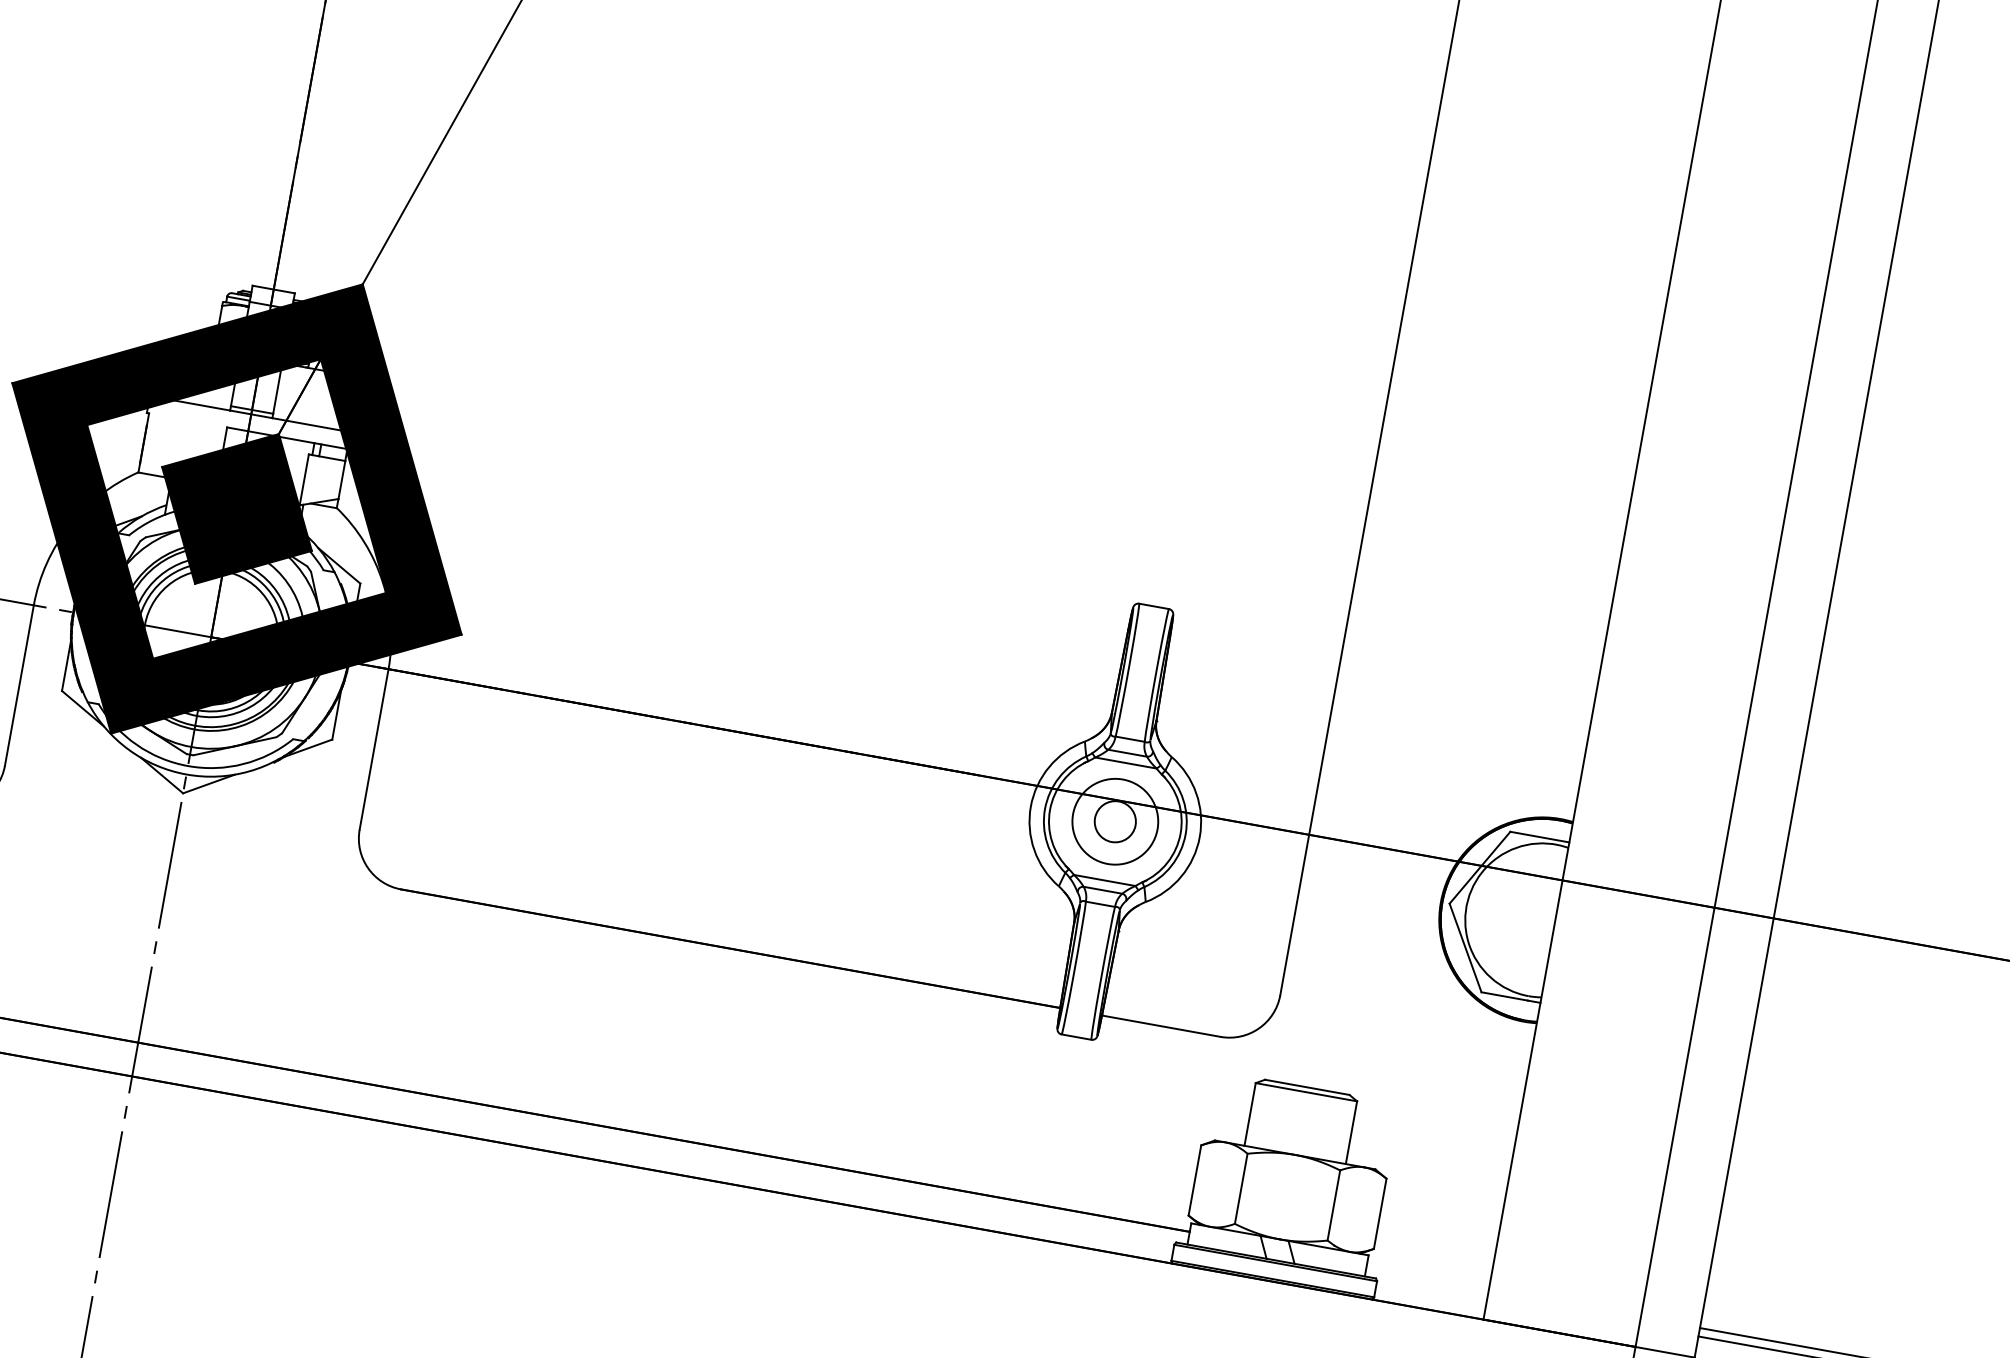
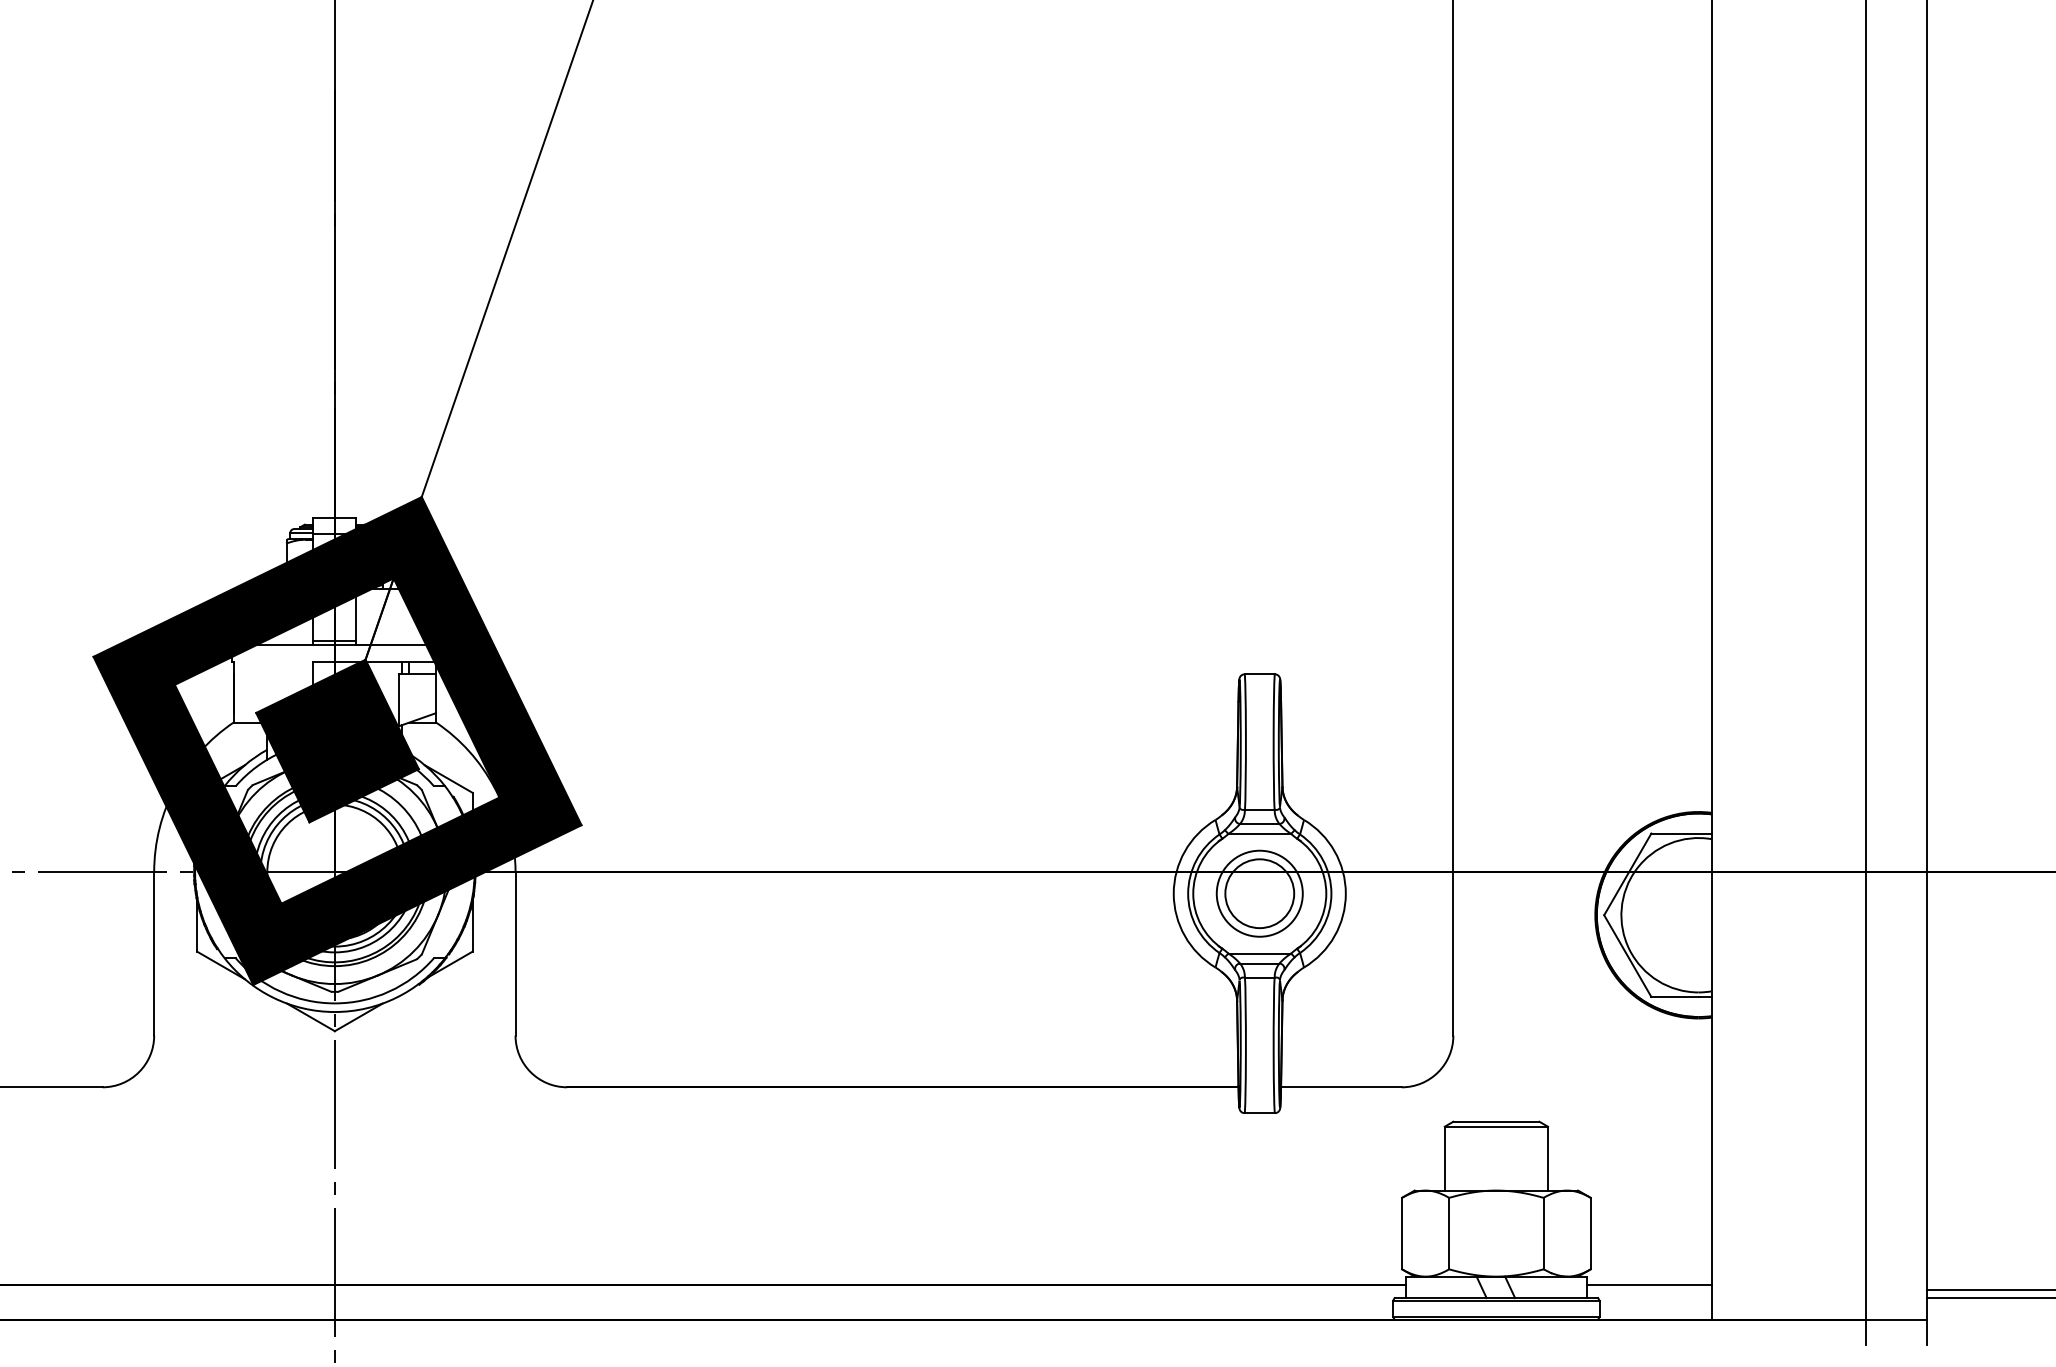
circle: (1115, 821) -> (1259, 893), size x1.67
line: (1427, 1274) -> (1648, 1285), added

